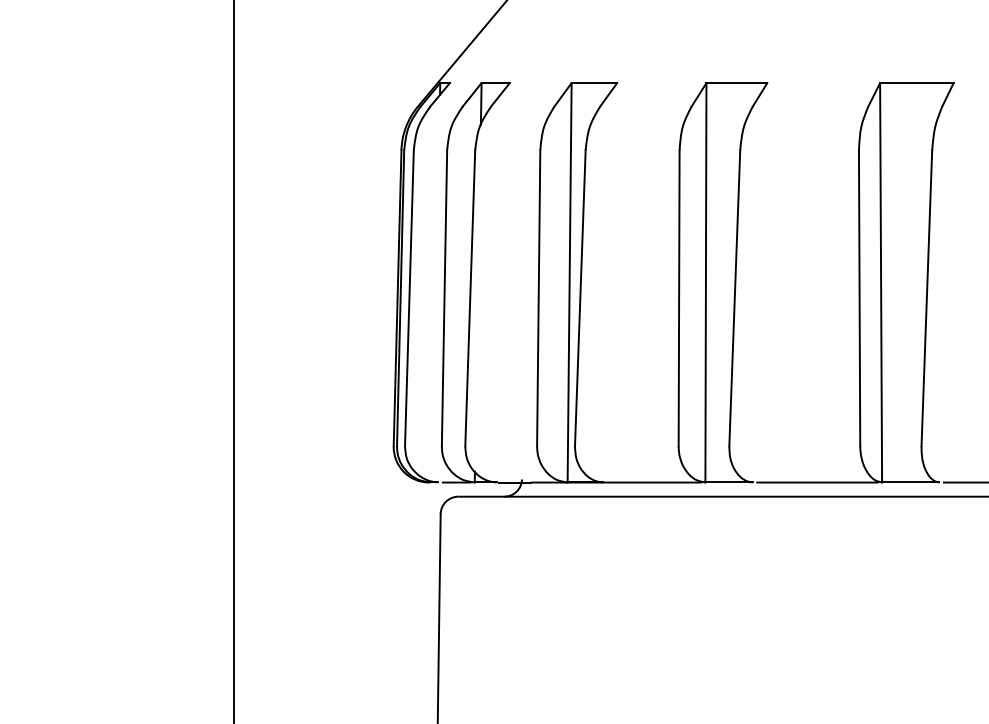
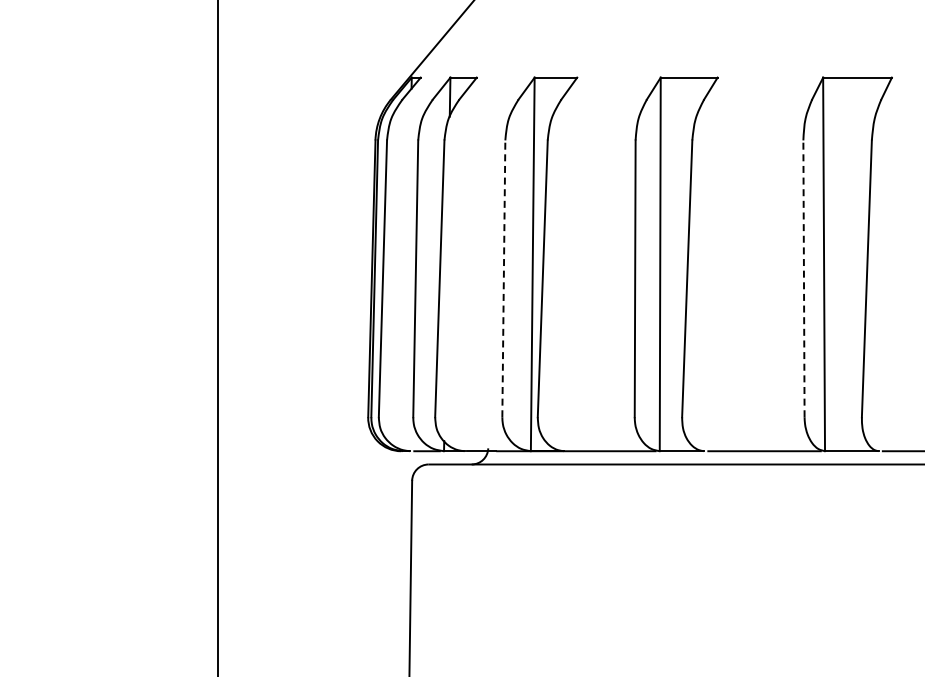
line: (538, 297) -> (503, 278), solid -> dashed
line: (859, 297) -> (803, 278), solid -> dashed

